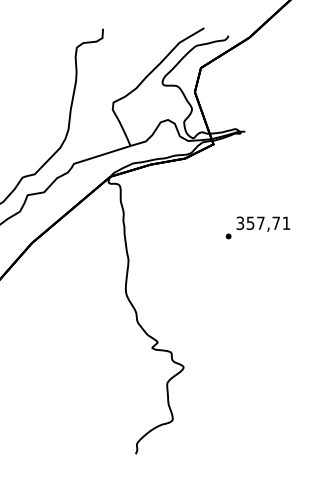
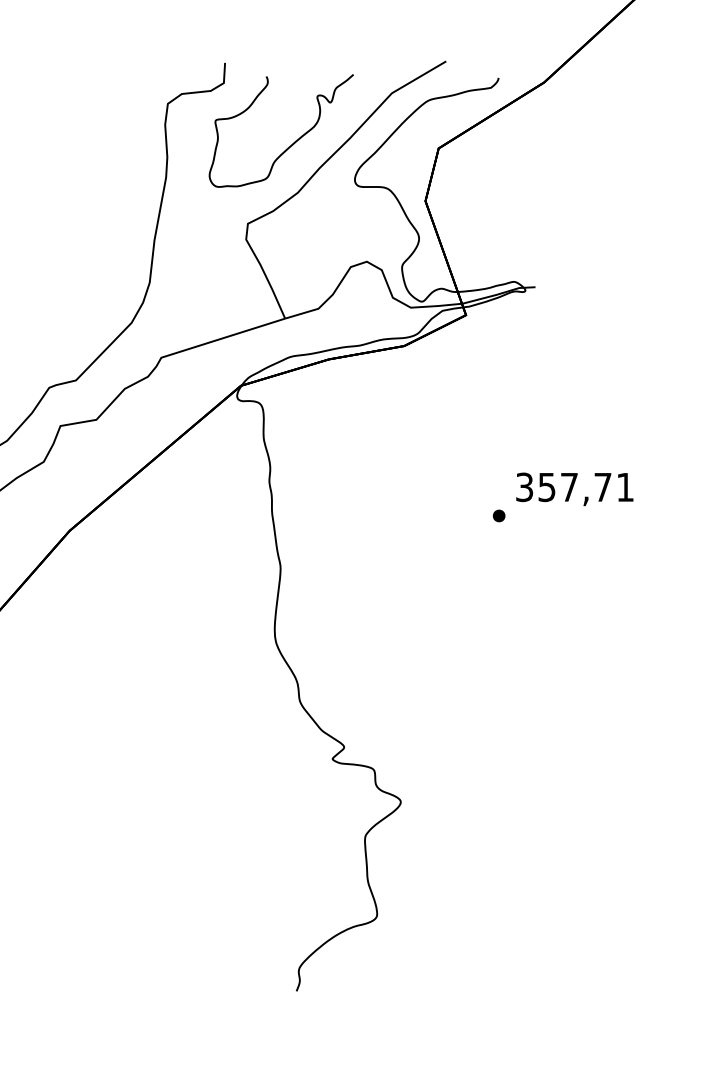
curve: (134, 64) -> (293, 140), added

